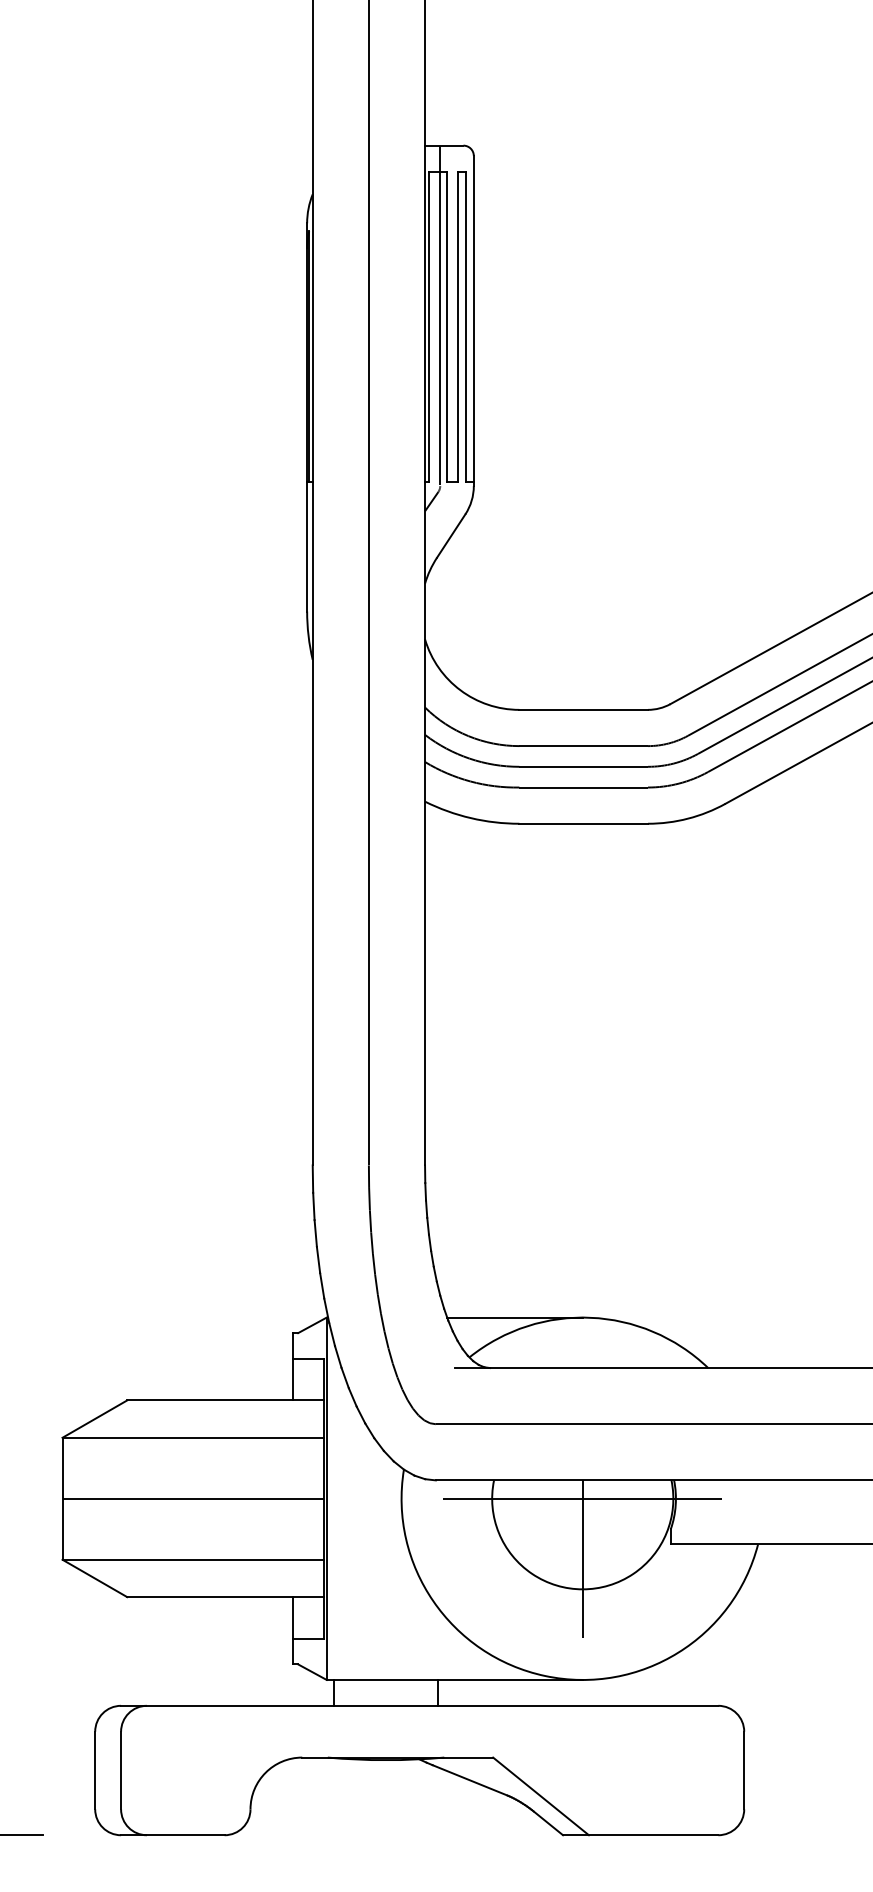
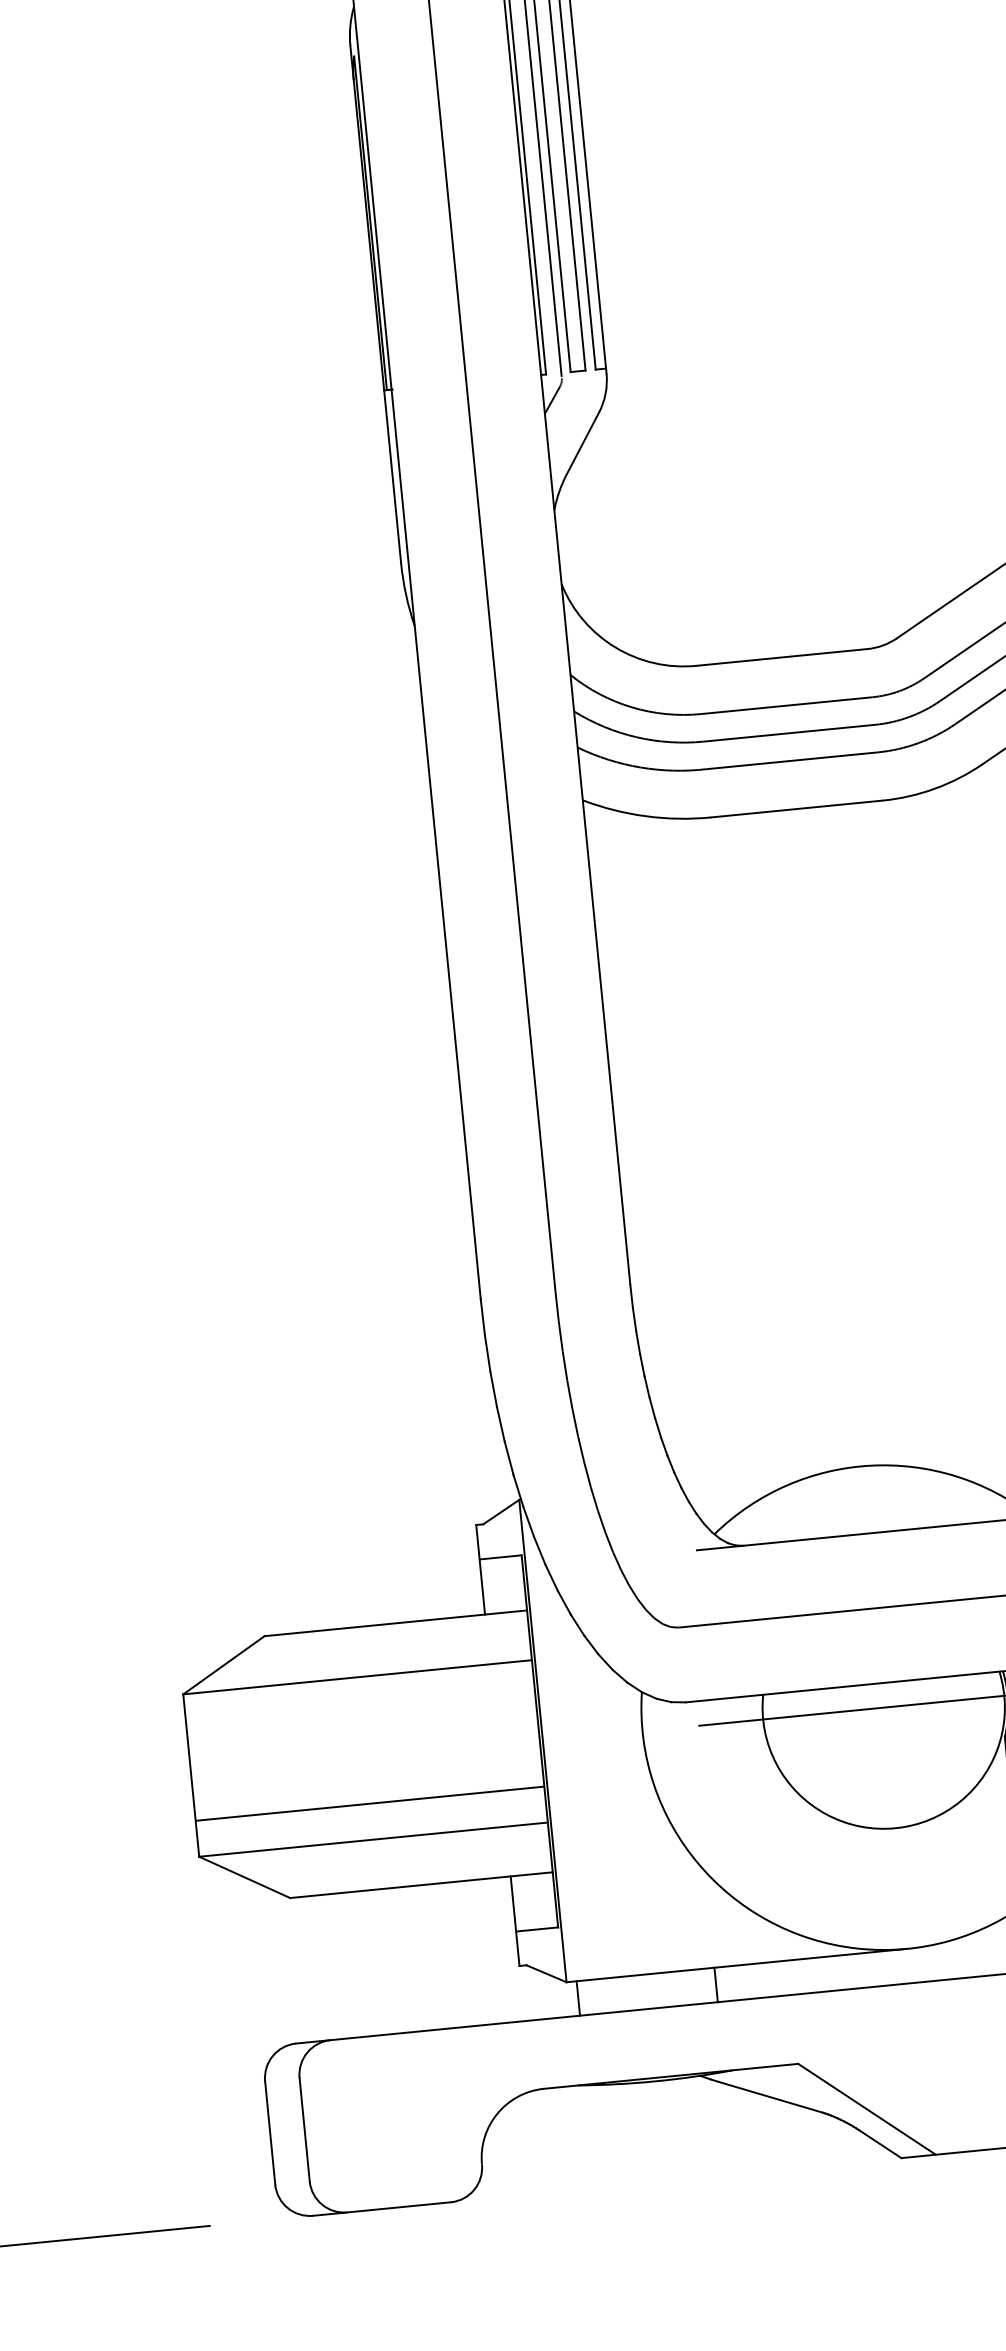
line: (514, 1317) -> (769, 1475), removed
line: (193, 1498) -> (369, 1803), moved
line: (582, 1559) -> (891, 1788), removed

